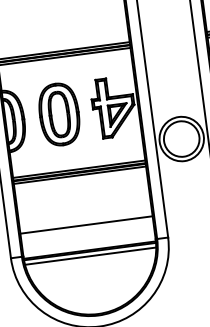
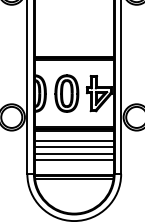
line: (80, 191) -> (73, 140), added
line: (82, 203) -> (73, 147), added
line: (83, 213) -> (73, 153), added

